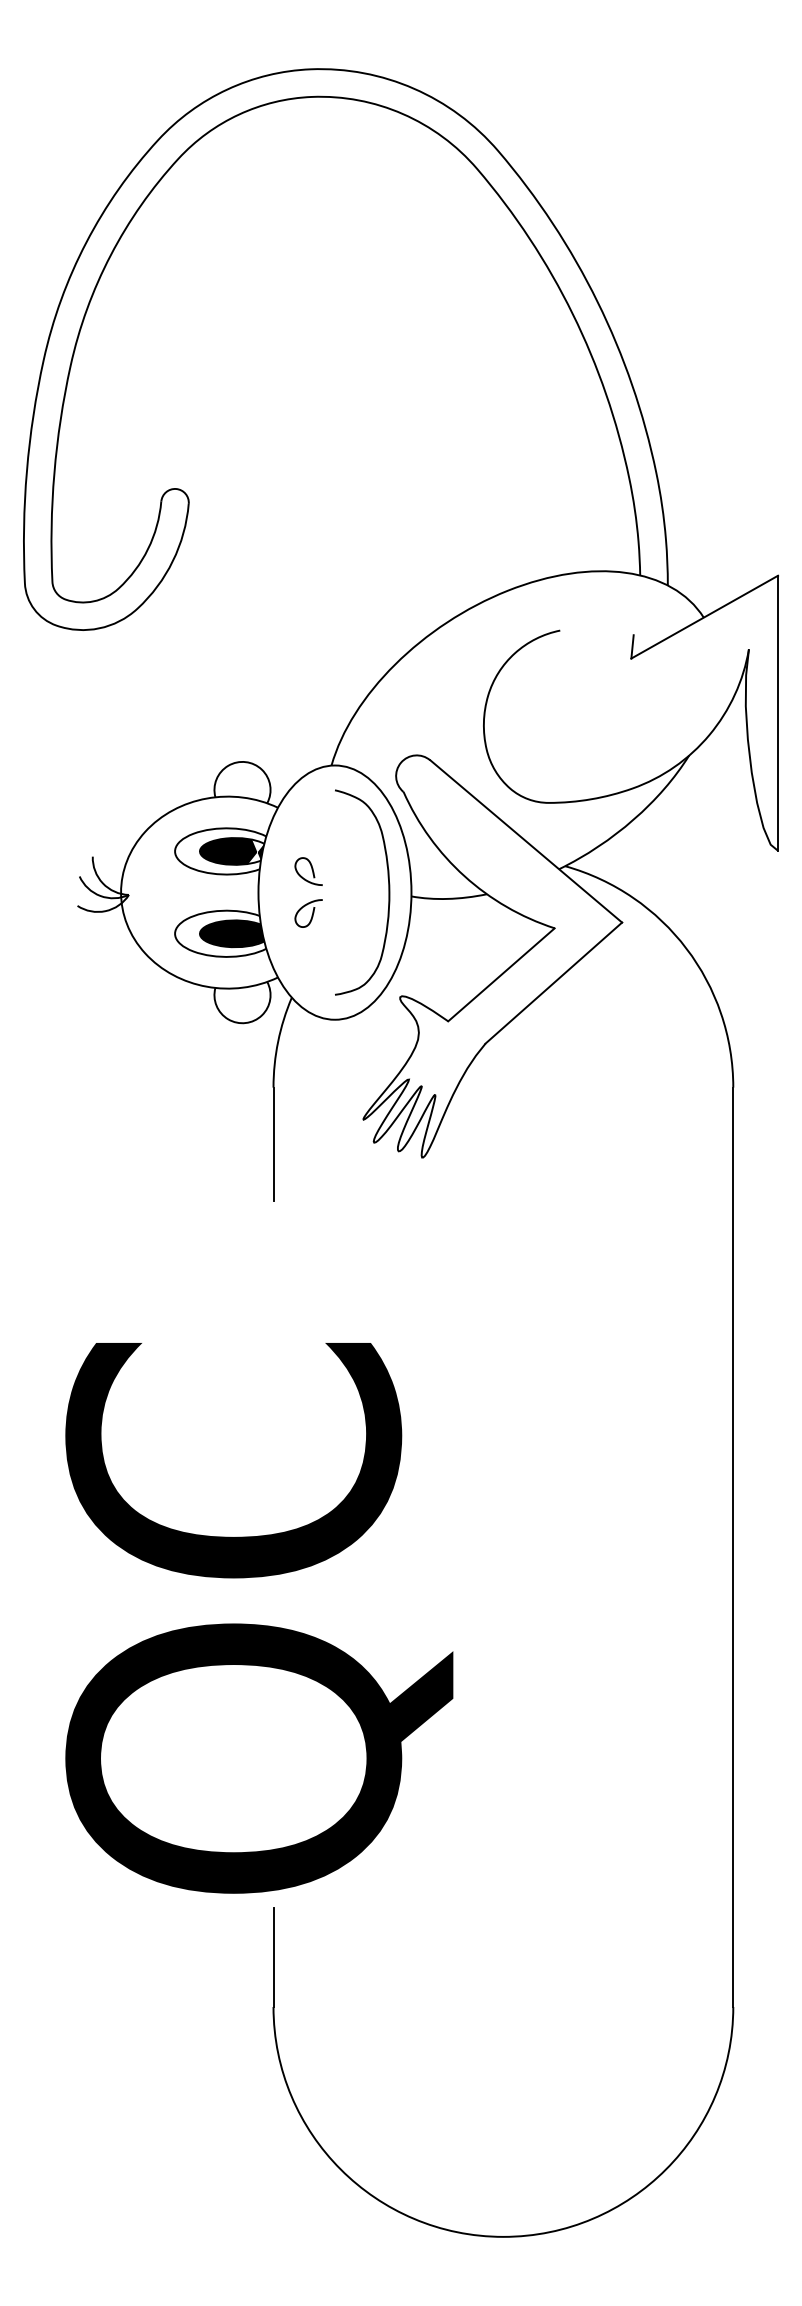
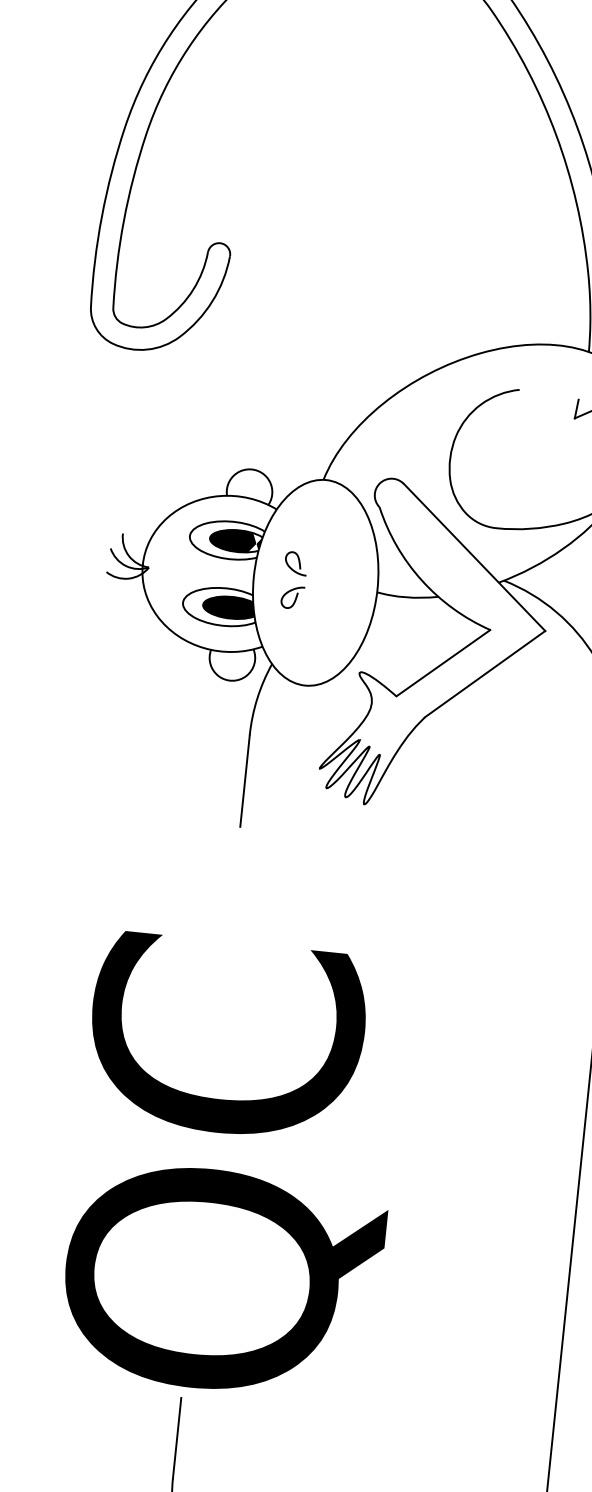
curve: (388, 892) -> (358, 587), removed
text: (259, 1618) -> (234, 1167), moved

